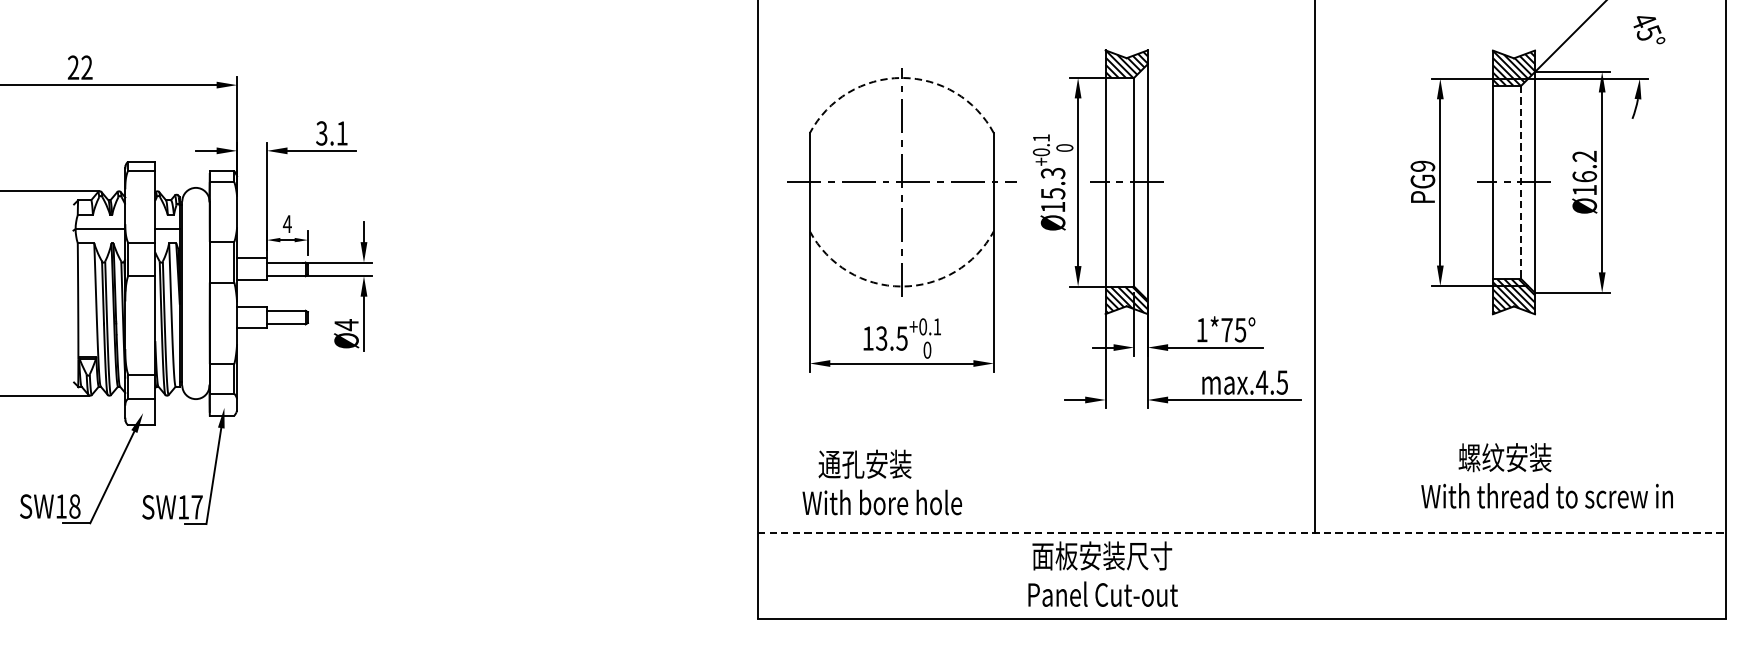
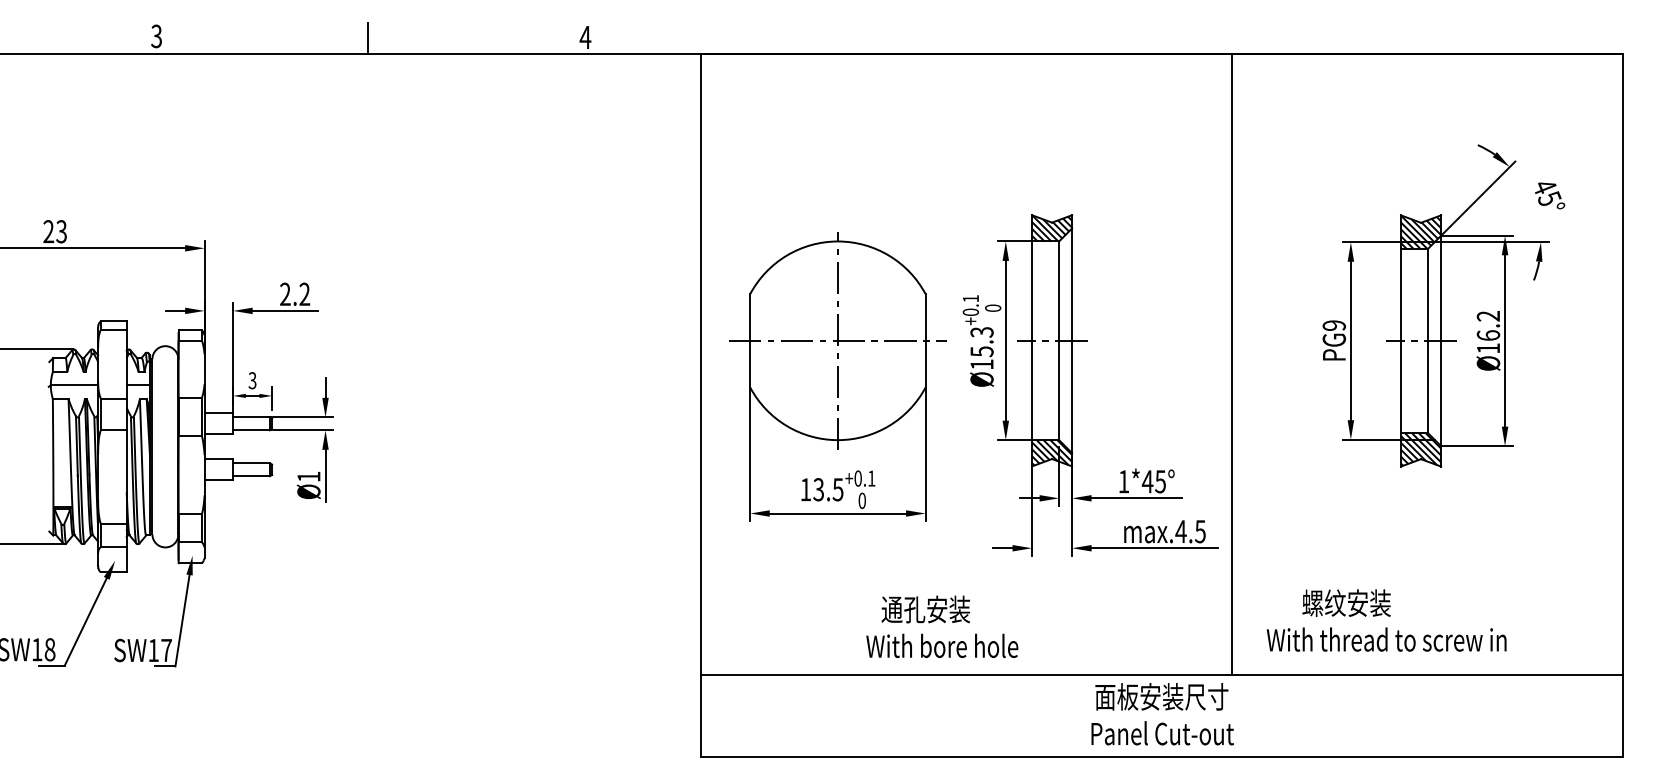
text: (86, 67) -> (61, 231), 22 -> 23
arc: (901, 77) -> (837, 241), dashed -> solid
text: (332, 132) -> (295, 293), 3.1 -> 2.2
line: (1521, 182) -> (1428, 341), dashed -> solid
text: (287, 223) -> (252, 380), 4 -> 3
arc: (901, 286) -> (837, 440), dashed -> solid
text: (346, 324) -> (308, 476), Ø4 -> Ø1
text: (1226, 329) -> (1147, 481), 1*75° -> 1*45°
text: (1546, 475) -> (1386, 620), moved
text: (882, 482) -> (942, 626), moved
line: (1241, 532) -> (1161, 674), dashed -> solid
text: (1102, 574) -> (1162, 714), moved

